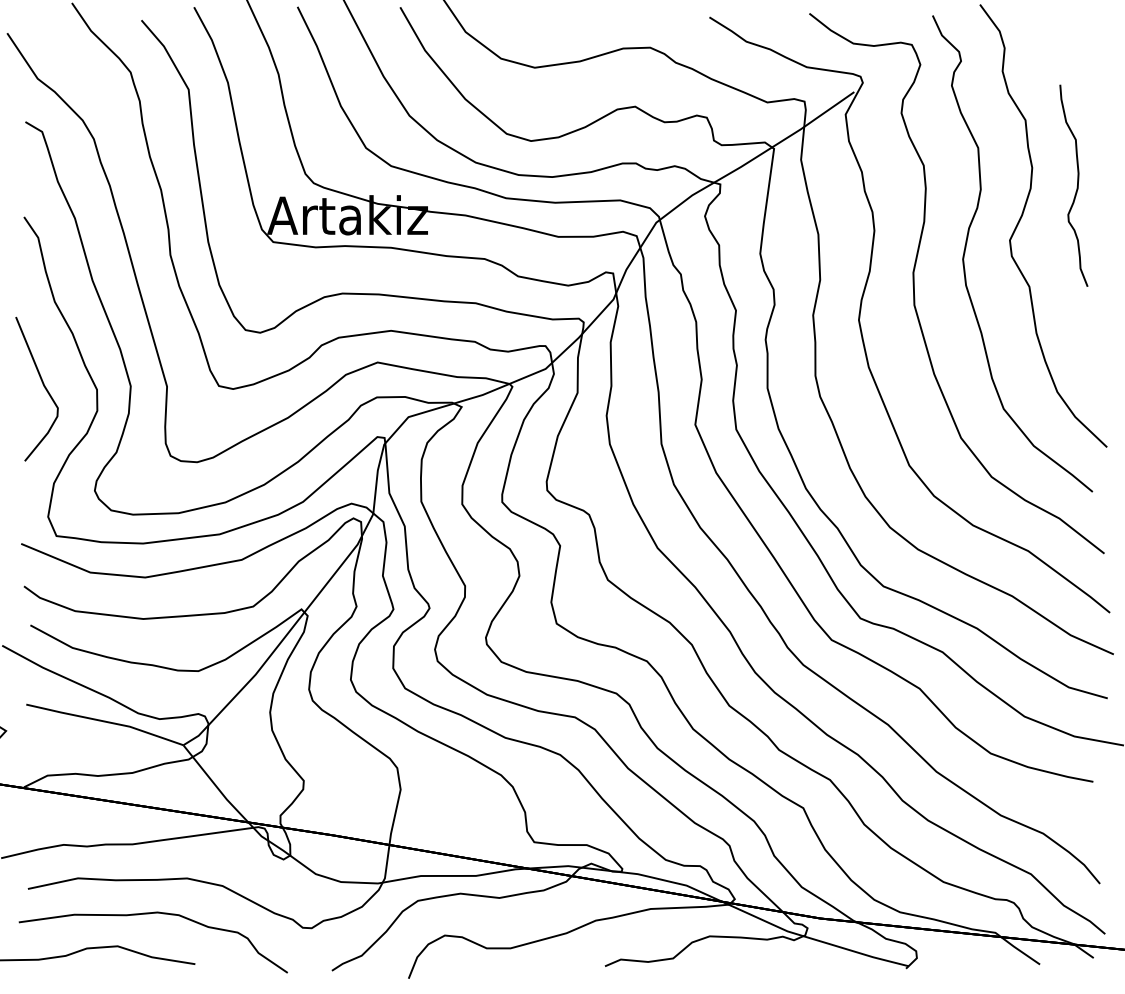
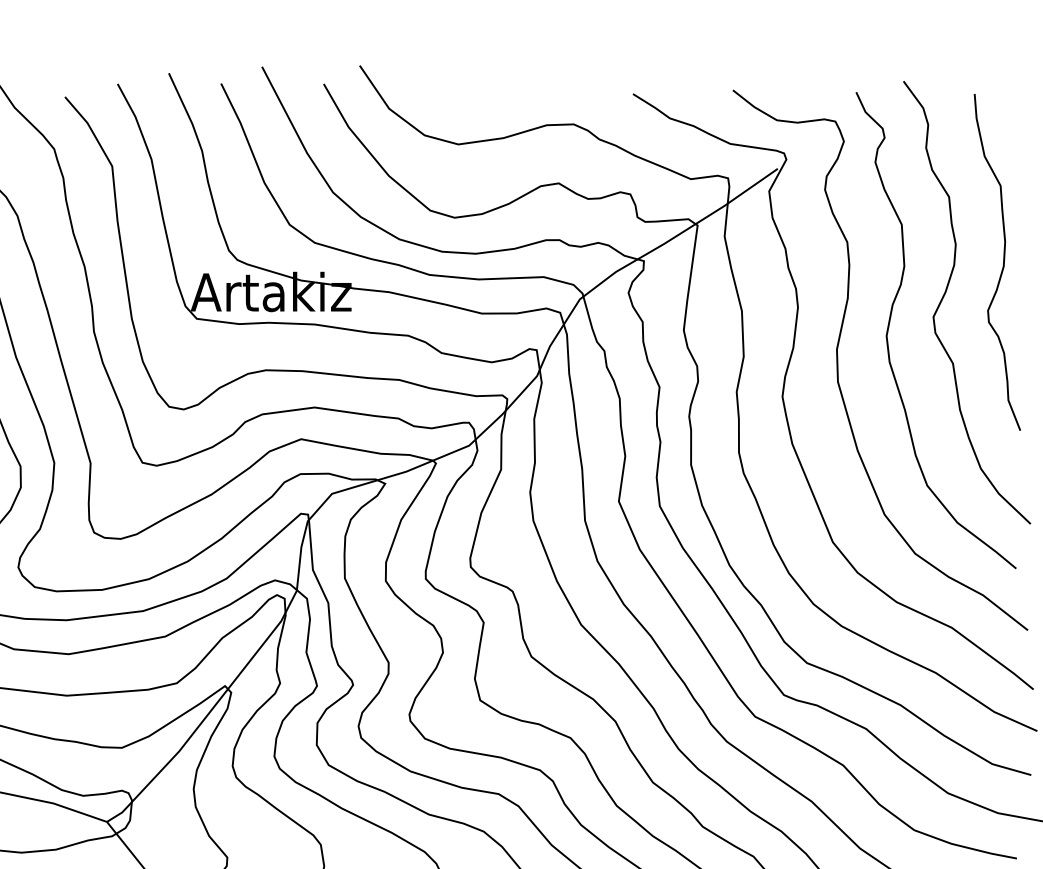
part: (1073, 185) -> (997, 262), size x1.67

